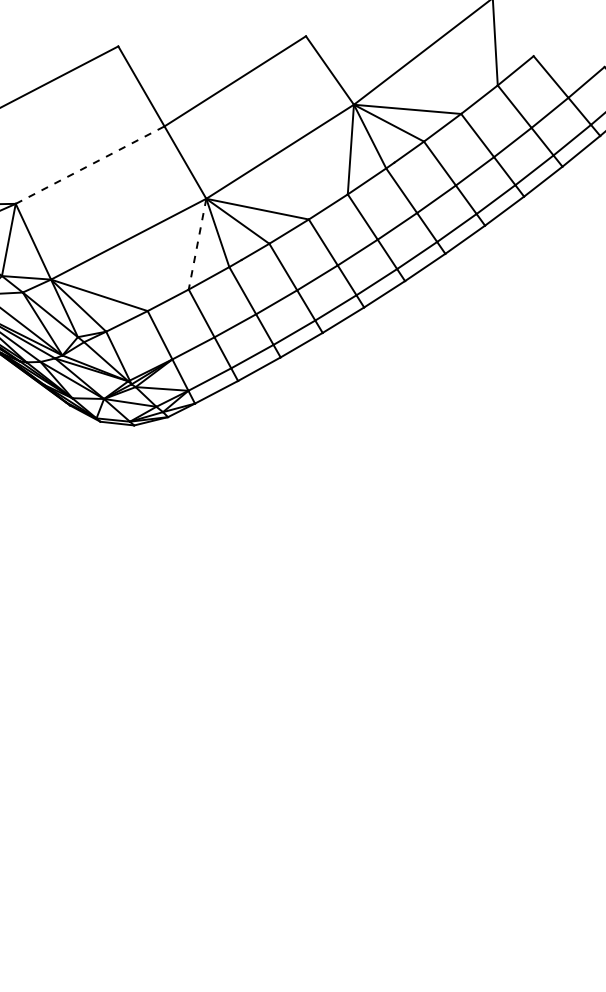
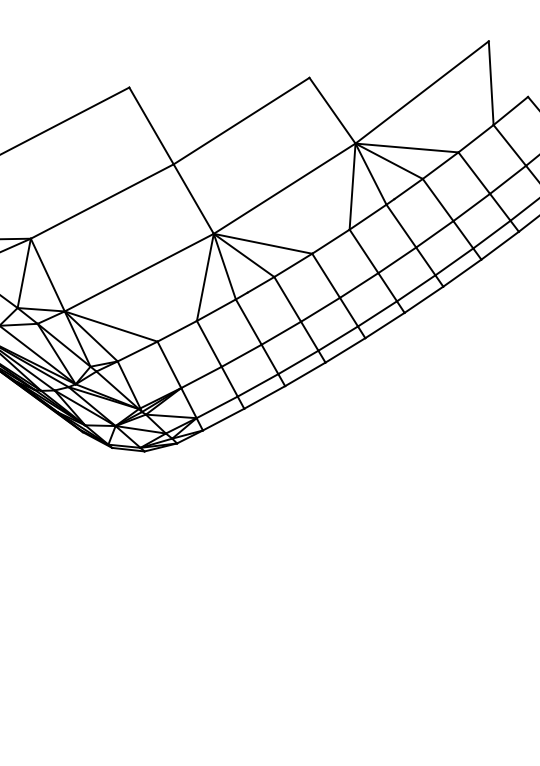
line: (90, 165) -> (102, 201), dashed -> solid
line: (197, 244) -> (205, 277), dashed -> solid

